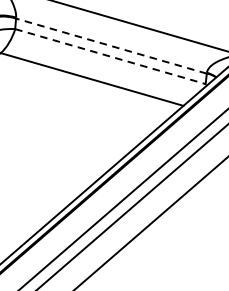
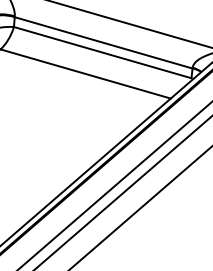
line: (111, 45) -> (103, 42), dashed -> solid
line: (111, 56) -> (103, 52), dashed -> solid

